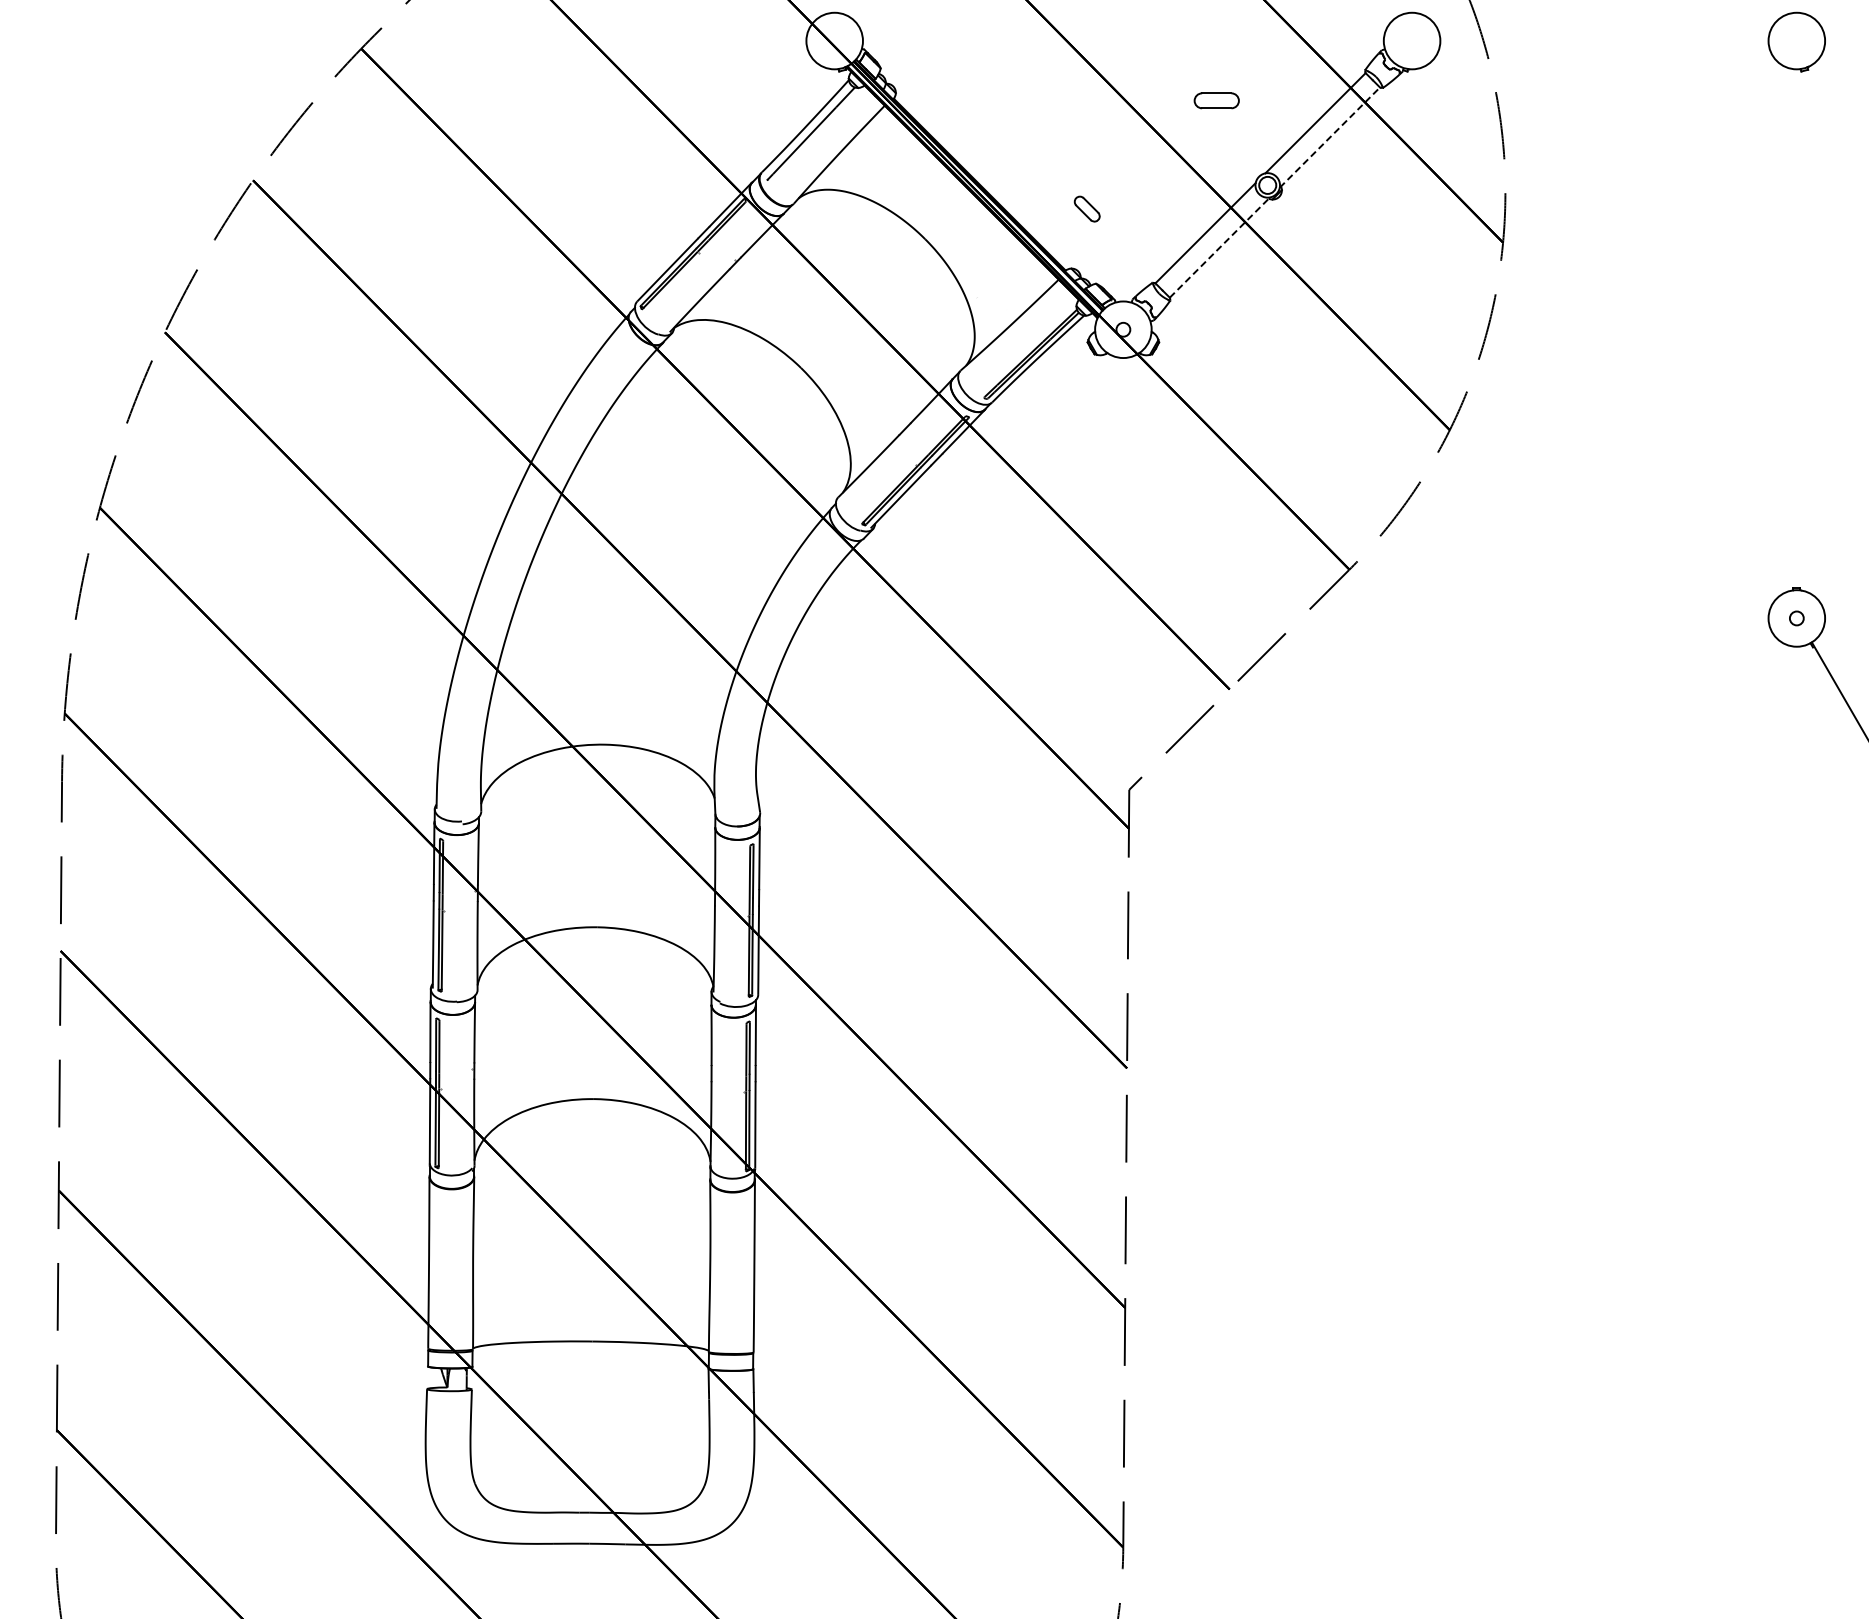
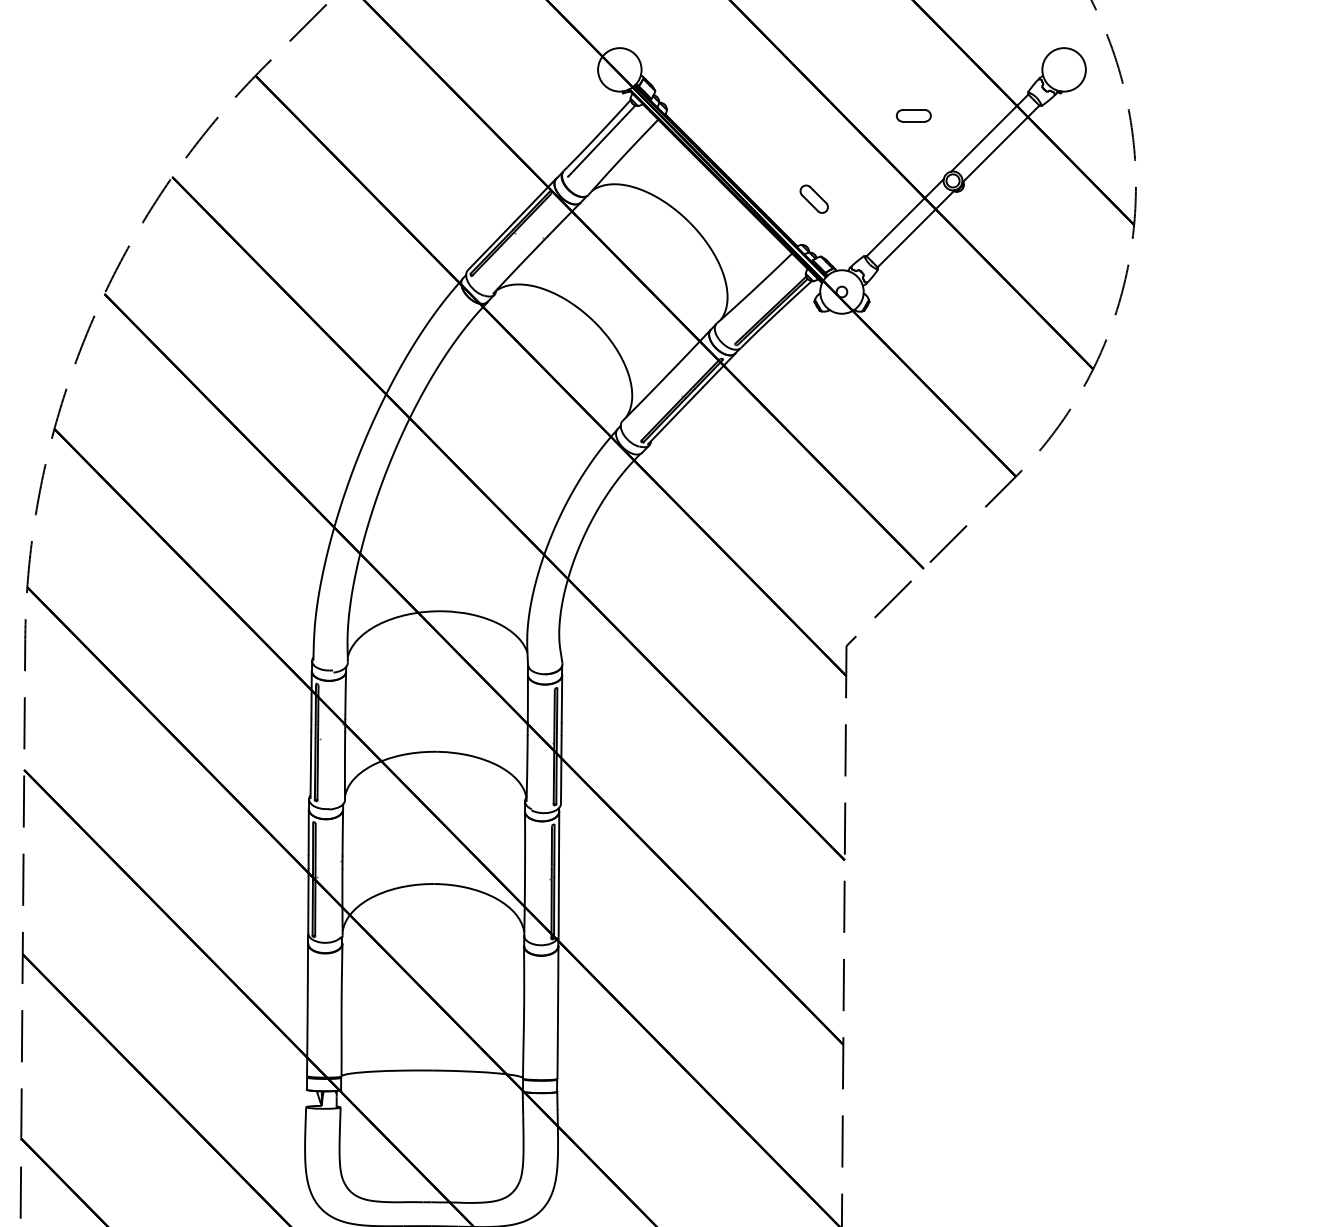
line: (1329, 137) -> (1000, 144), dashed -> solid
part: (1086, 208) -> (813, 198), size x1.43
line: (1219, 247) -> (915, 228), dashed -> solid

